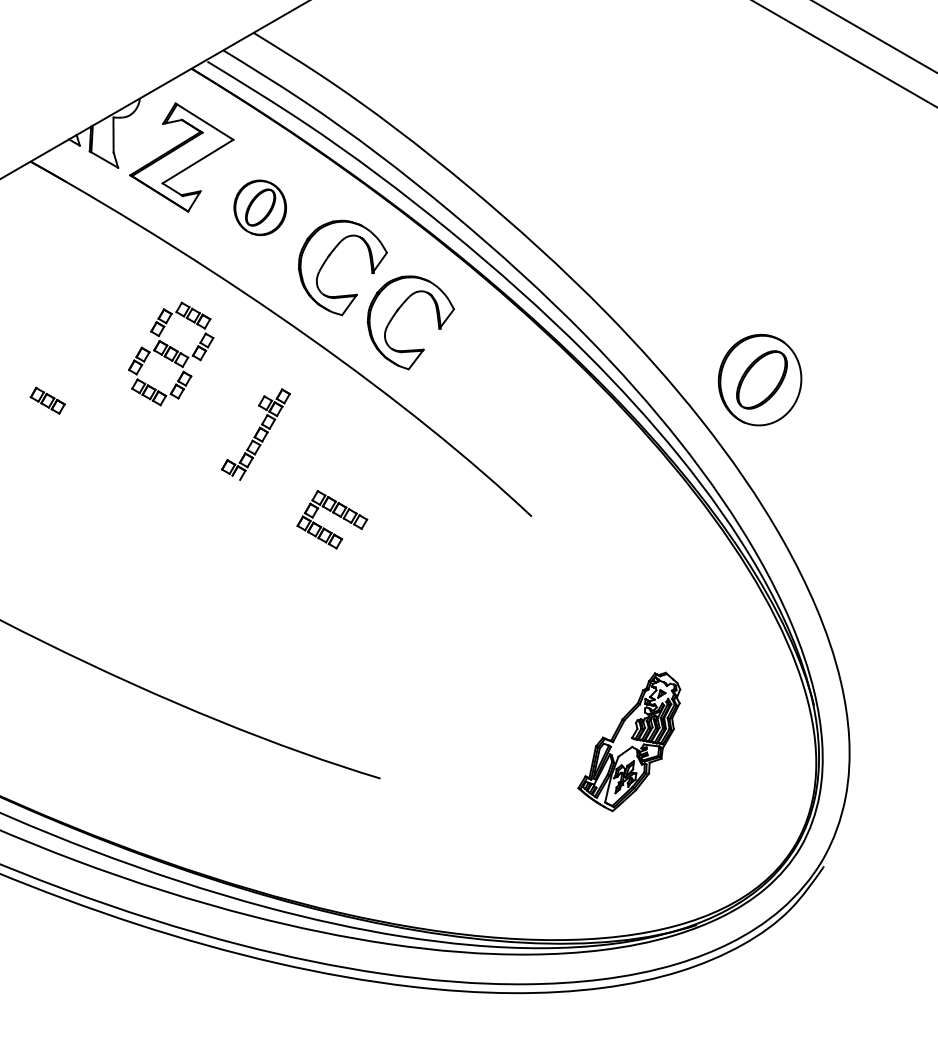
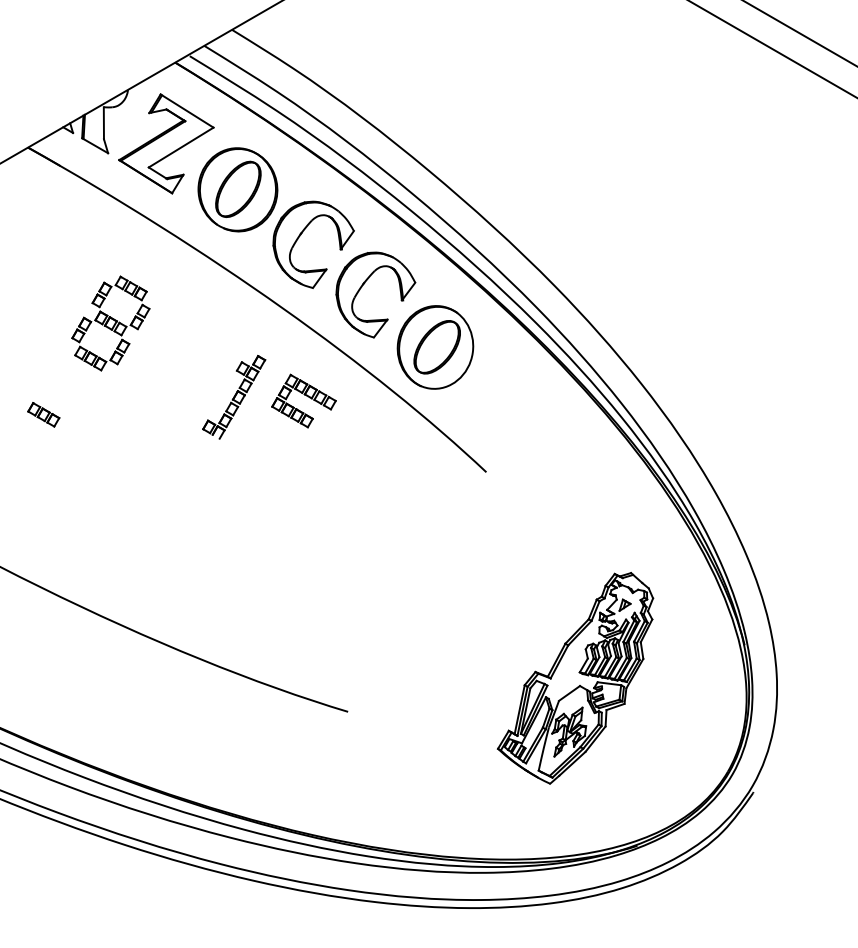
part: (260, 207) -> (238, 189), size x1.67
part: (171, 353) -> (111, 323), moved
part: (759, 380) -> (434, 347), moved
part: (47, 400) -> (43, 414), moved
part: (332, 519) -> (304, 400), moved
part: (629, 741) -> (575, 677), size x1.67

